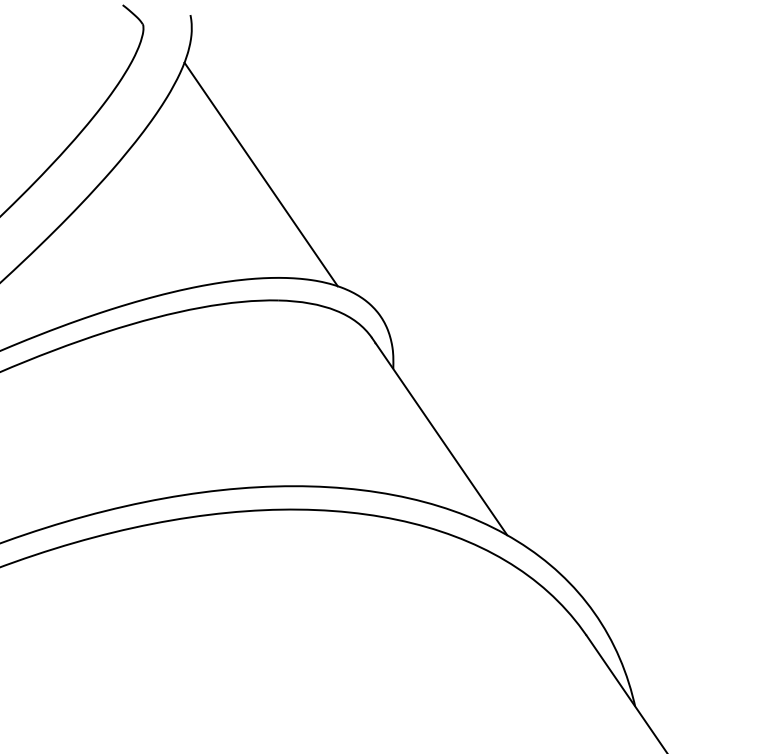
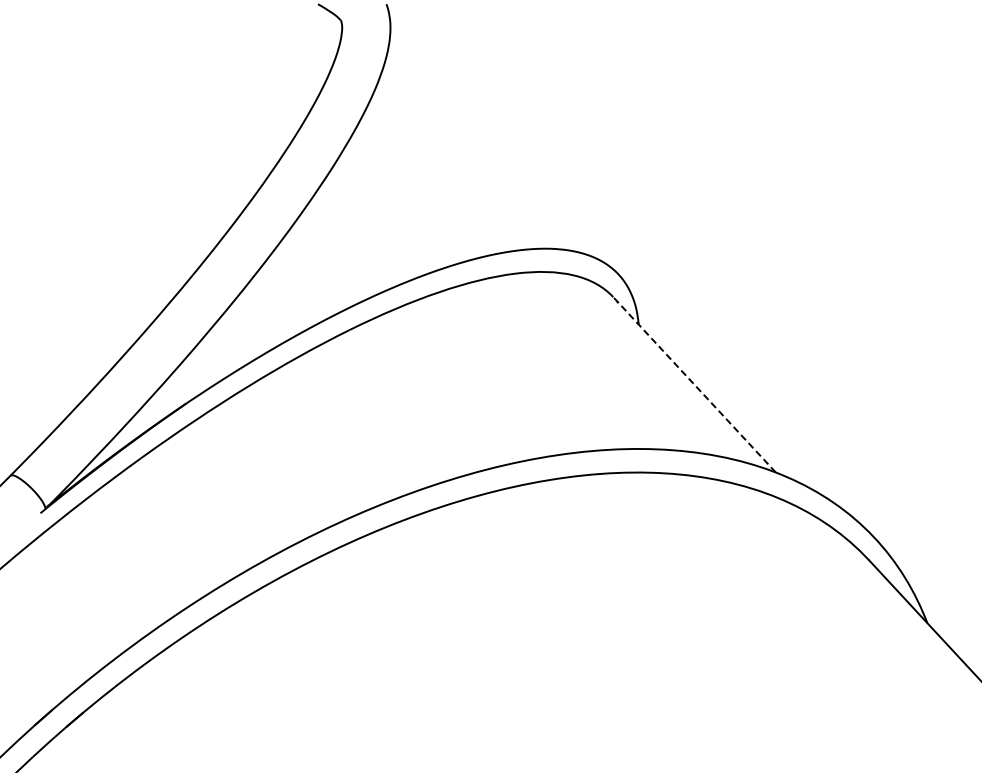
line: (260, 174) -> (479, 151), removed
line: (439, 436) -> (694, 384), solid -> dashed

